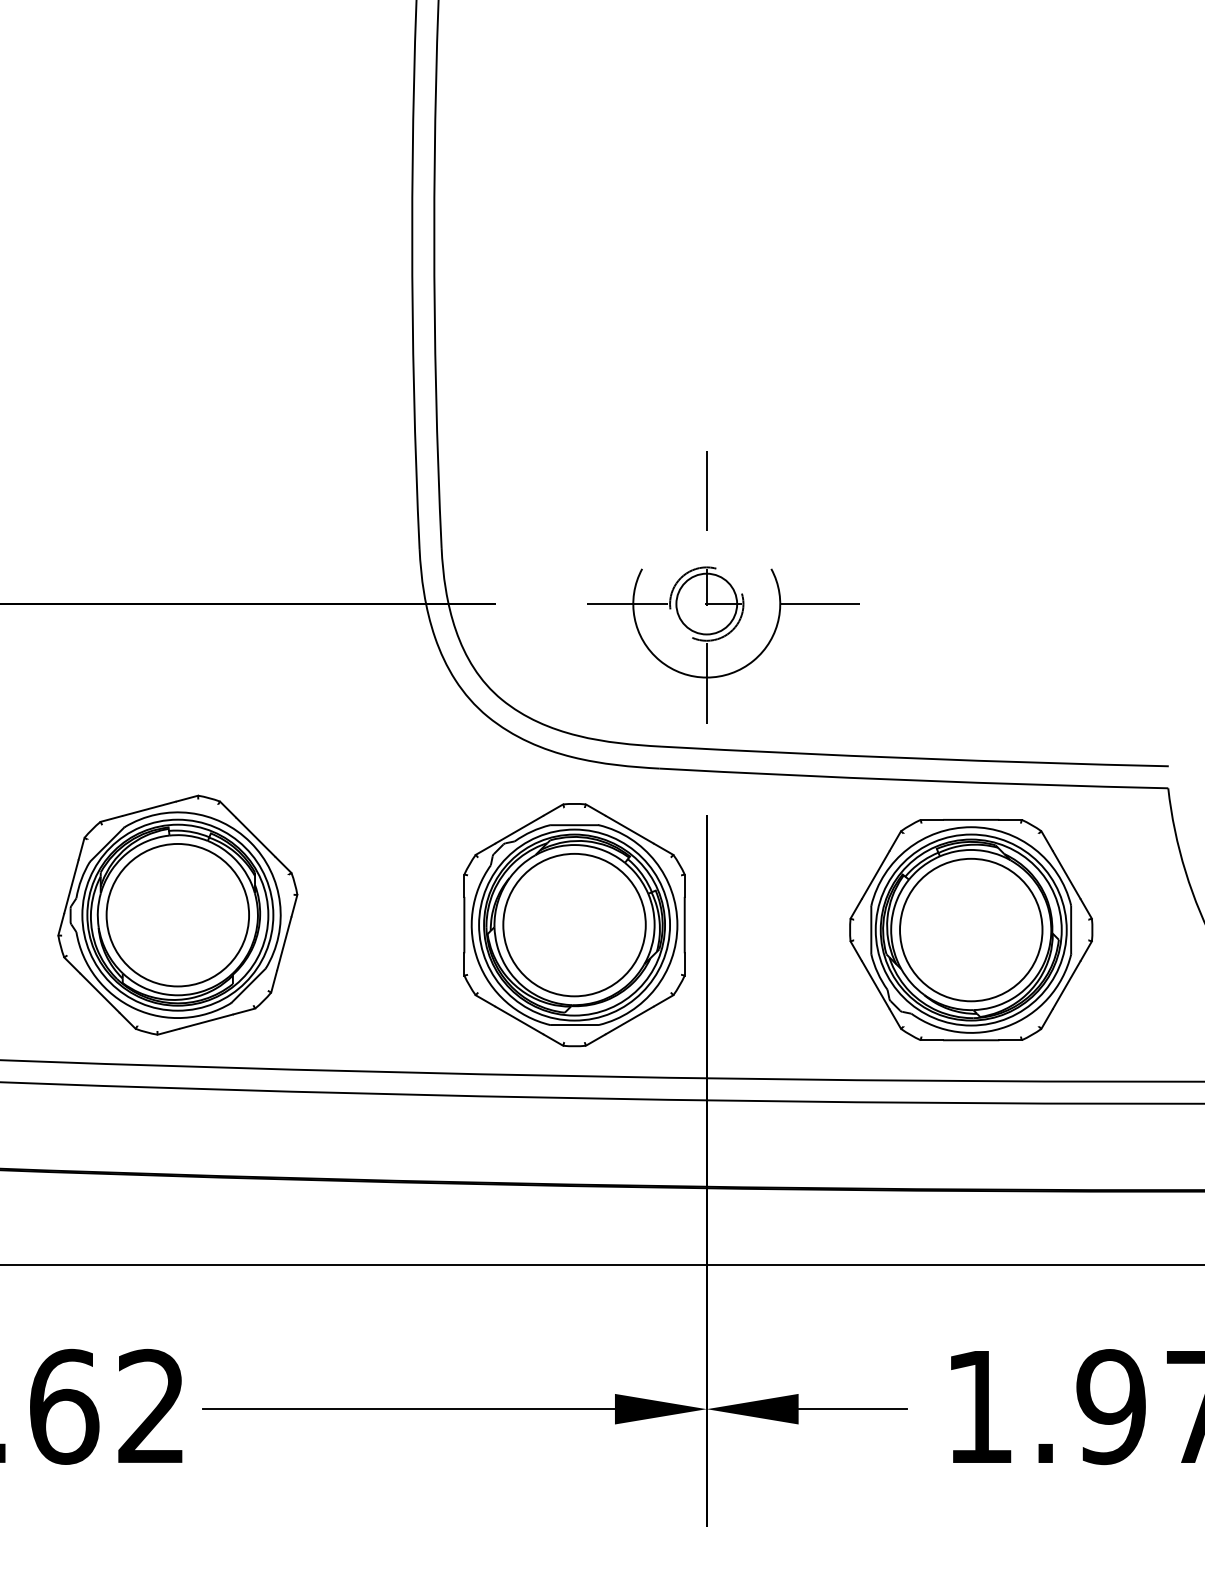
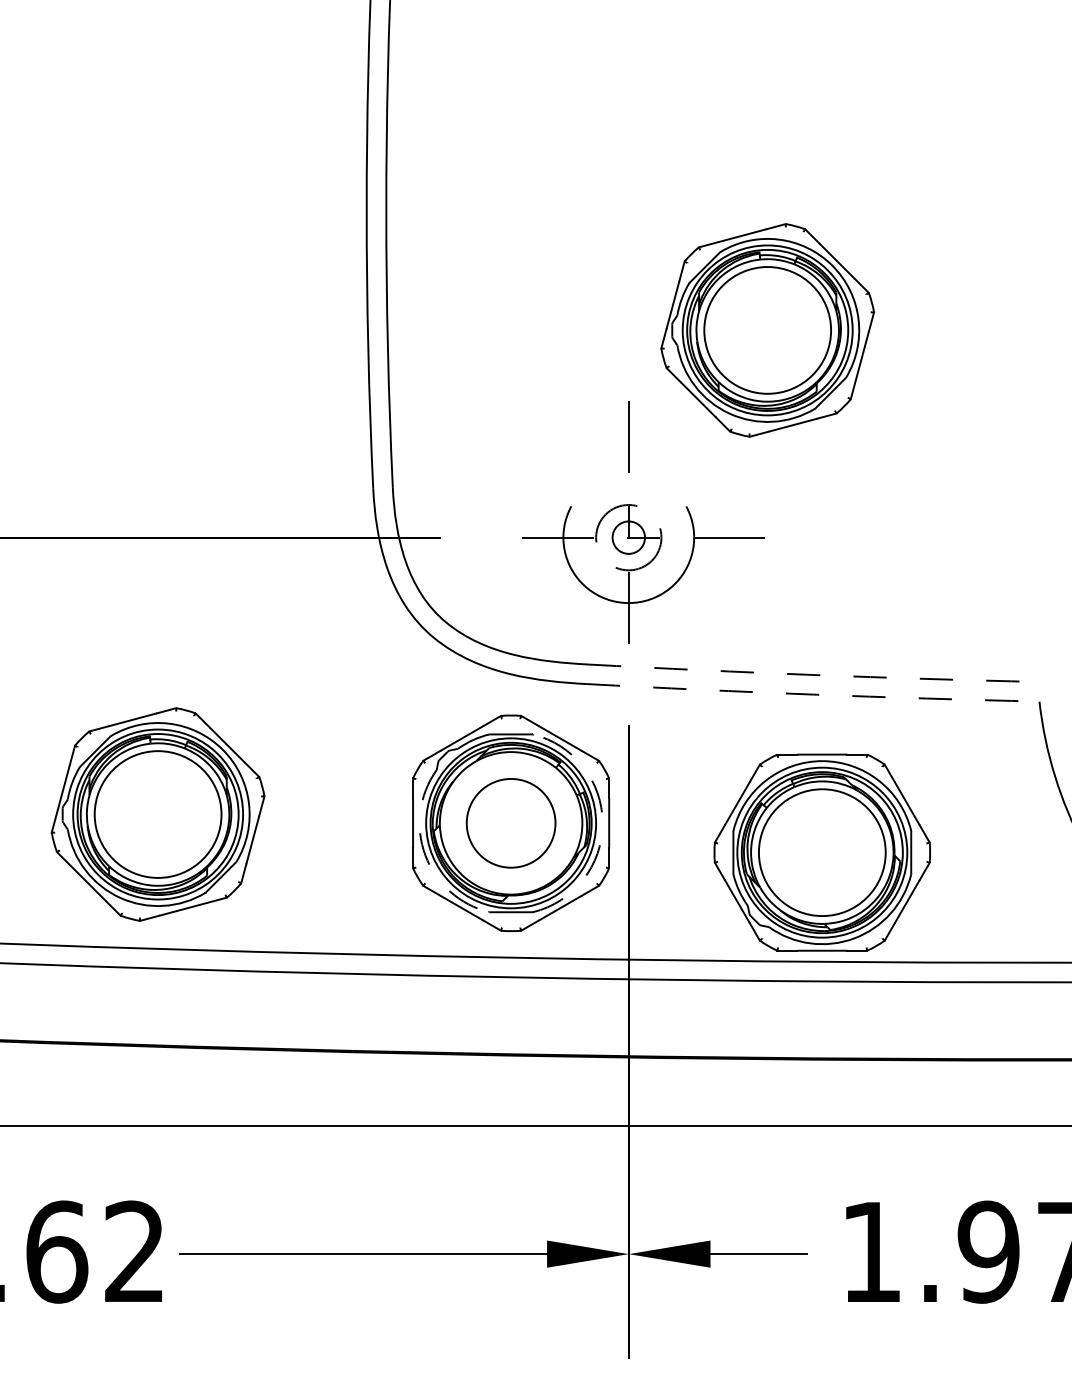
part: (862, 370) -> (767, 329), added
circle: (706, 603) -> (628, 537), size x0.6
arc: (914, 758) -> (813, 675), solid -> dashed
arc: (913, 780) -> (812, 694), solid -> dashed
circle: (574, 924) -> (511, 822), size x0.7
arc: (677, 925) -> (602, 823), solid -> dashed
part: (971, 930) -> (822, 853), moved
arc: (478, 960) -> (425, 854), solid -> dashed

